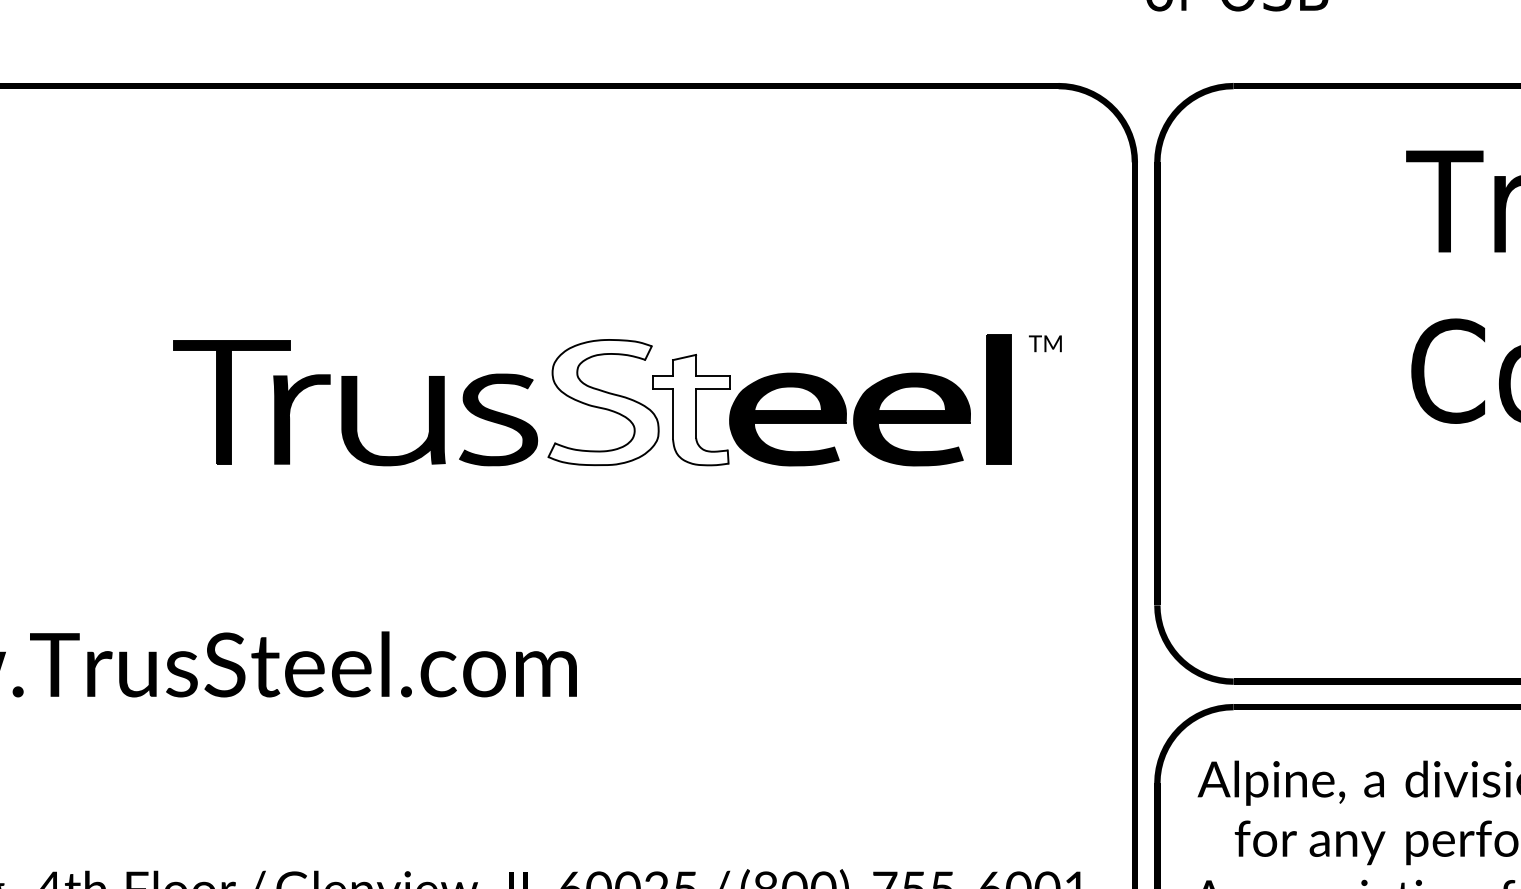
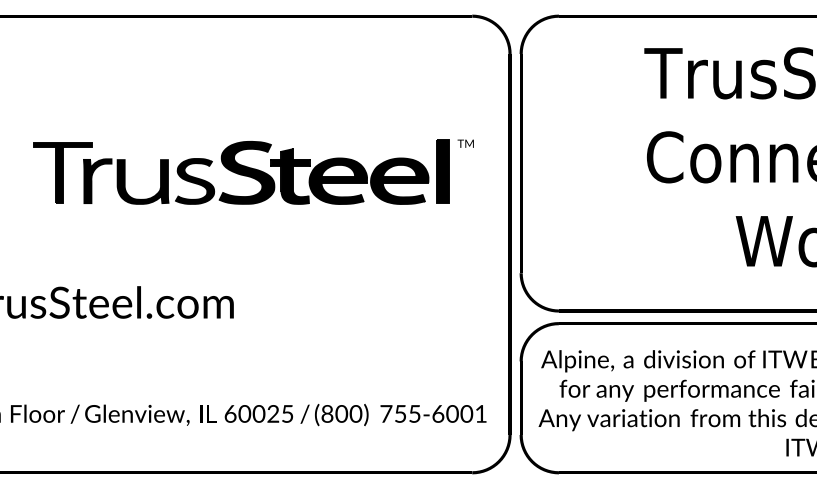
fill: (602, 401) -> (246, 172), added
fill: (691, 409) -> (290, 176), added

